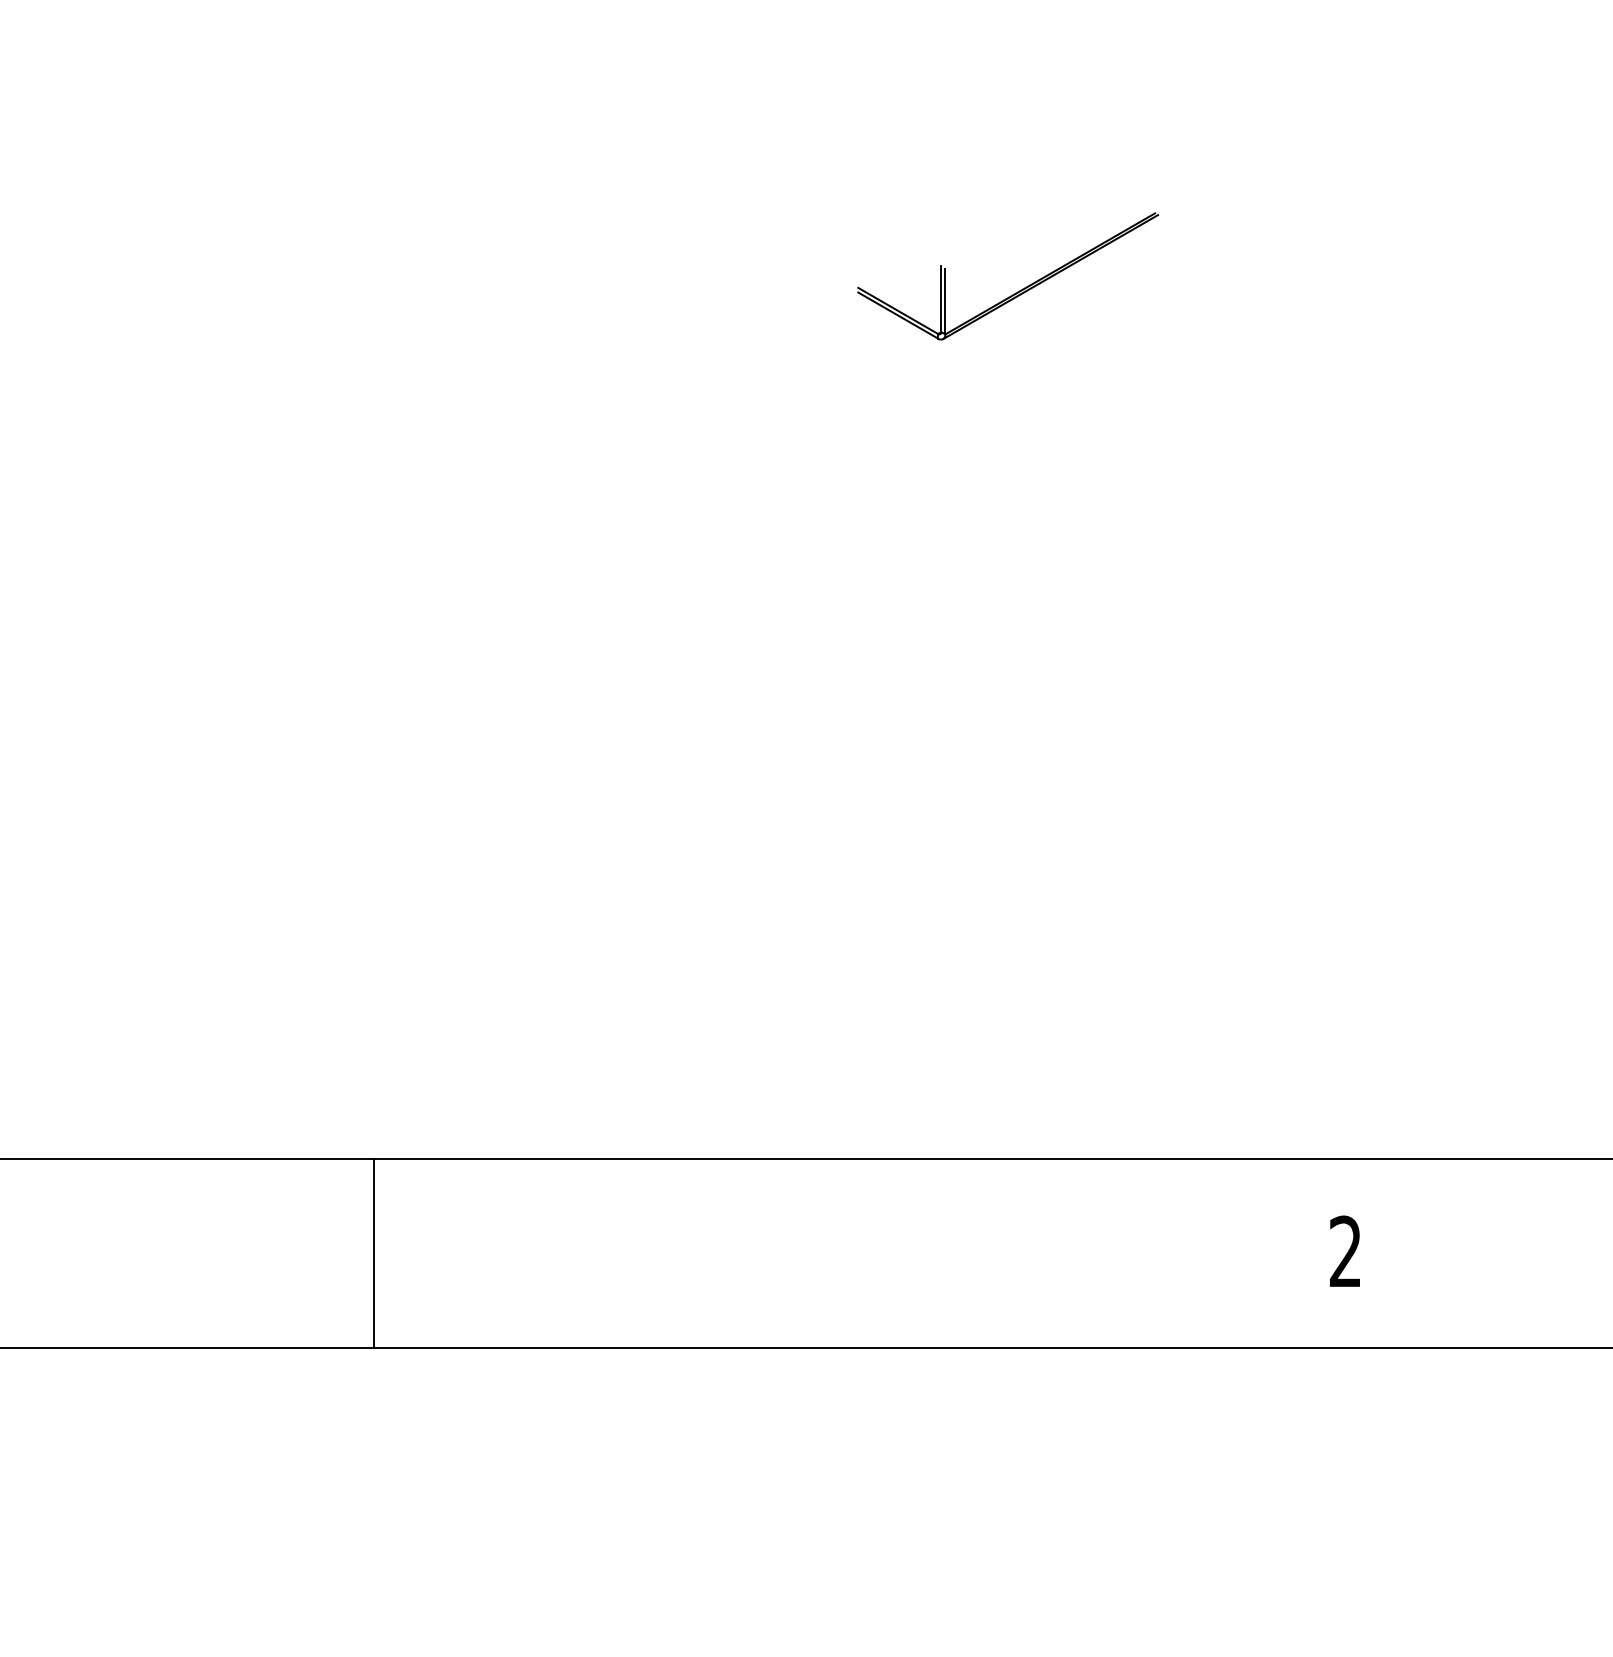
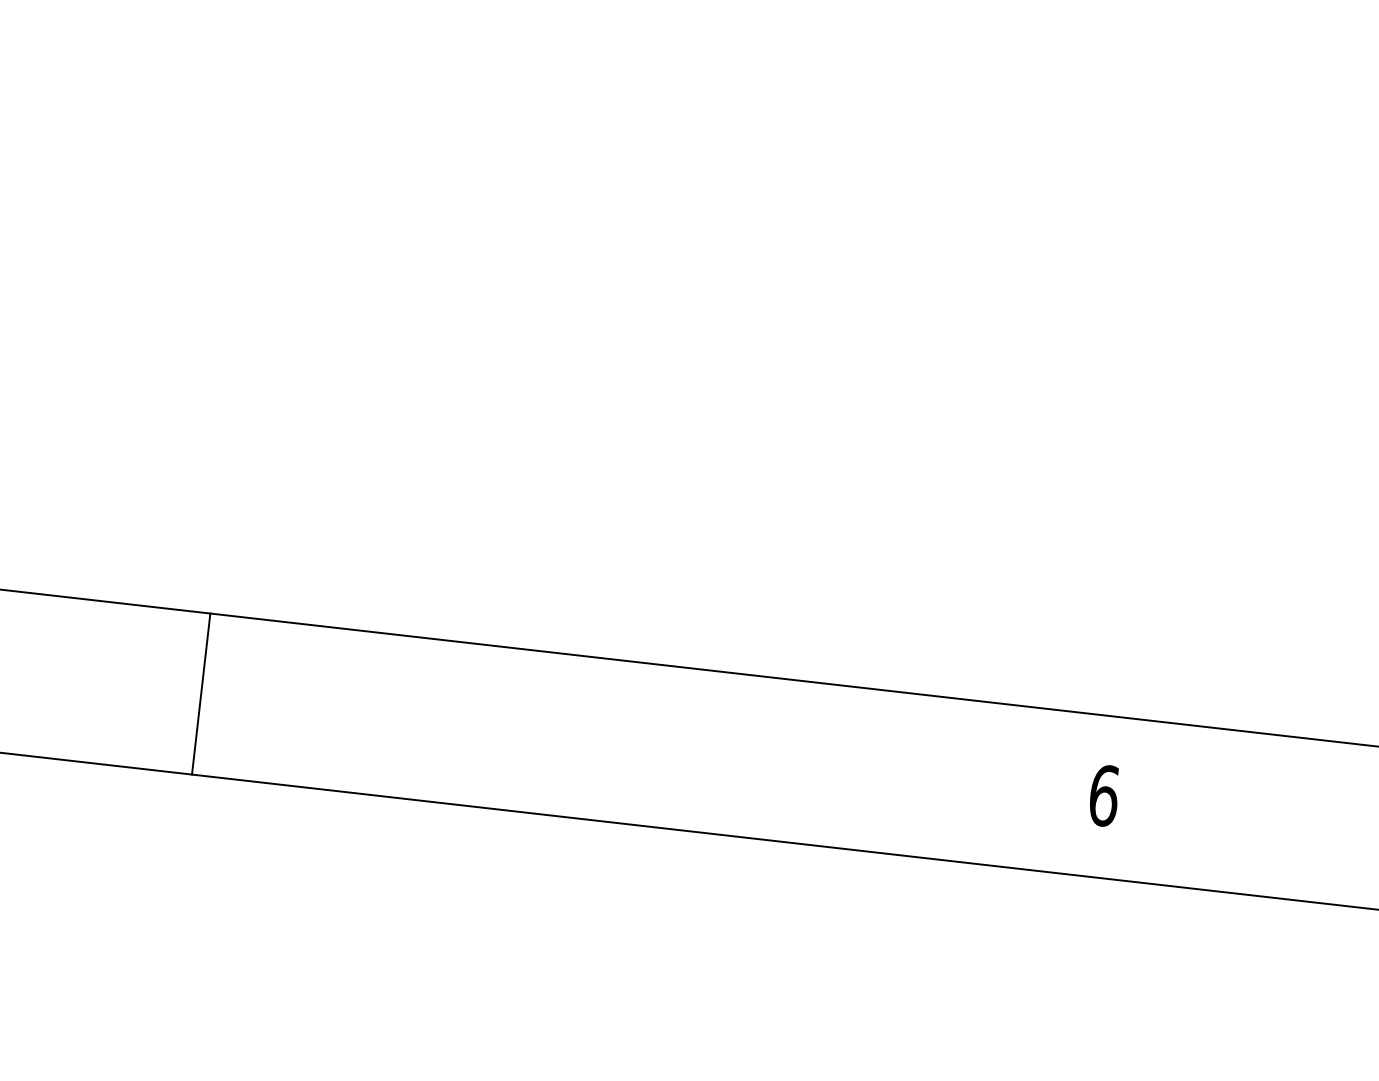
text: (1345, 1251) -> (1104, 795), 2 -> 6
line: (373, 1252) -> (201, 693), moved

